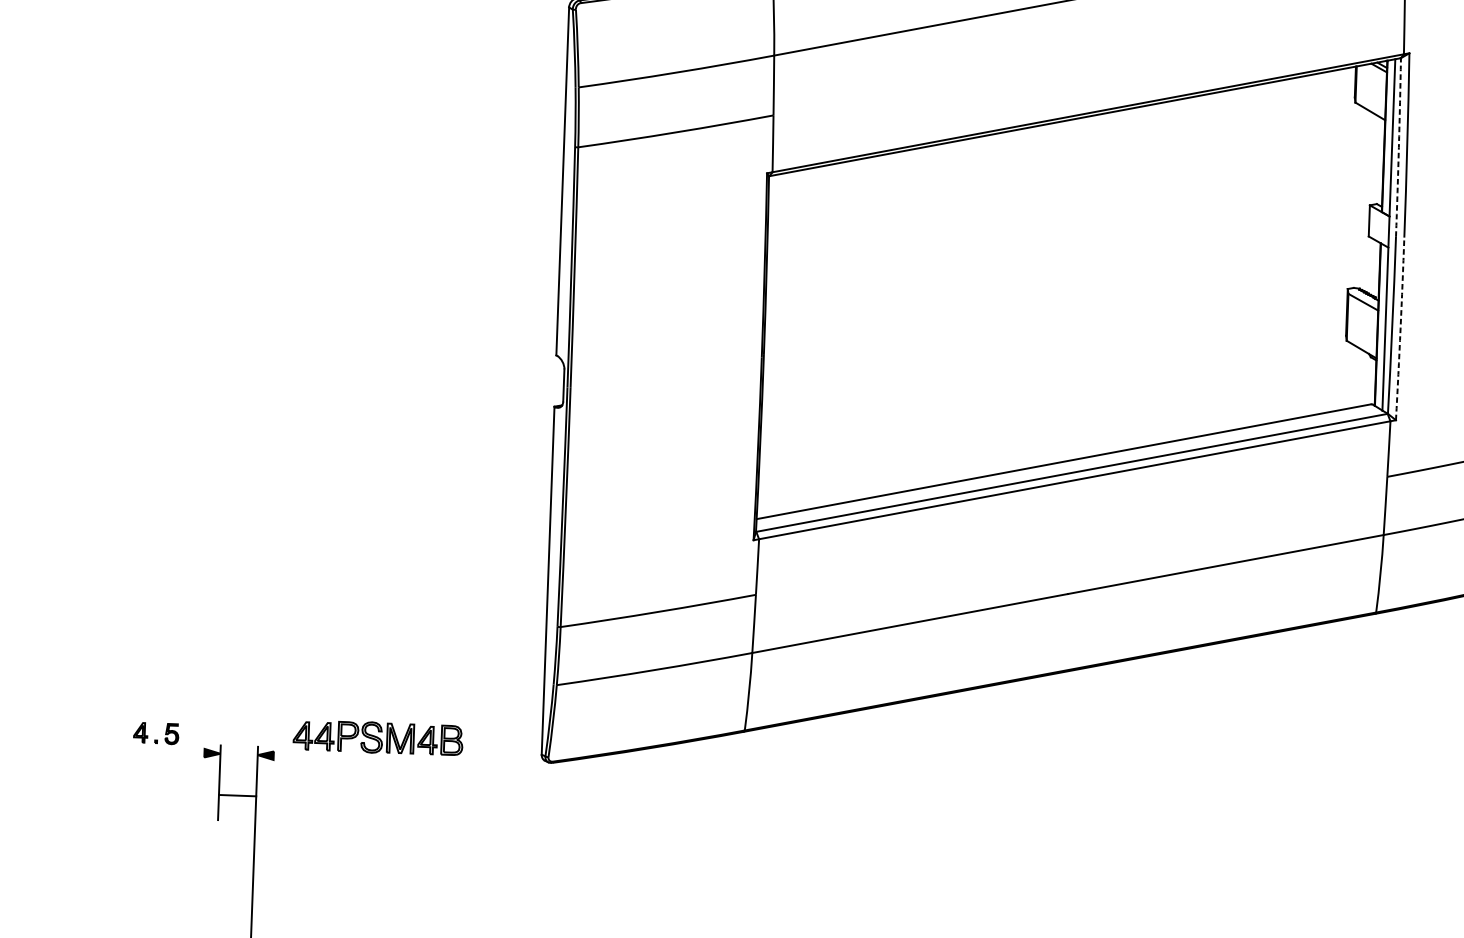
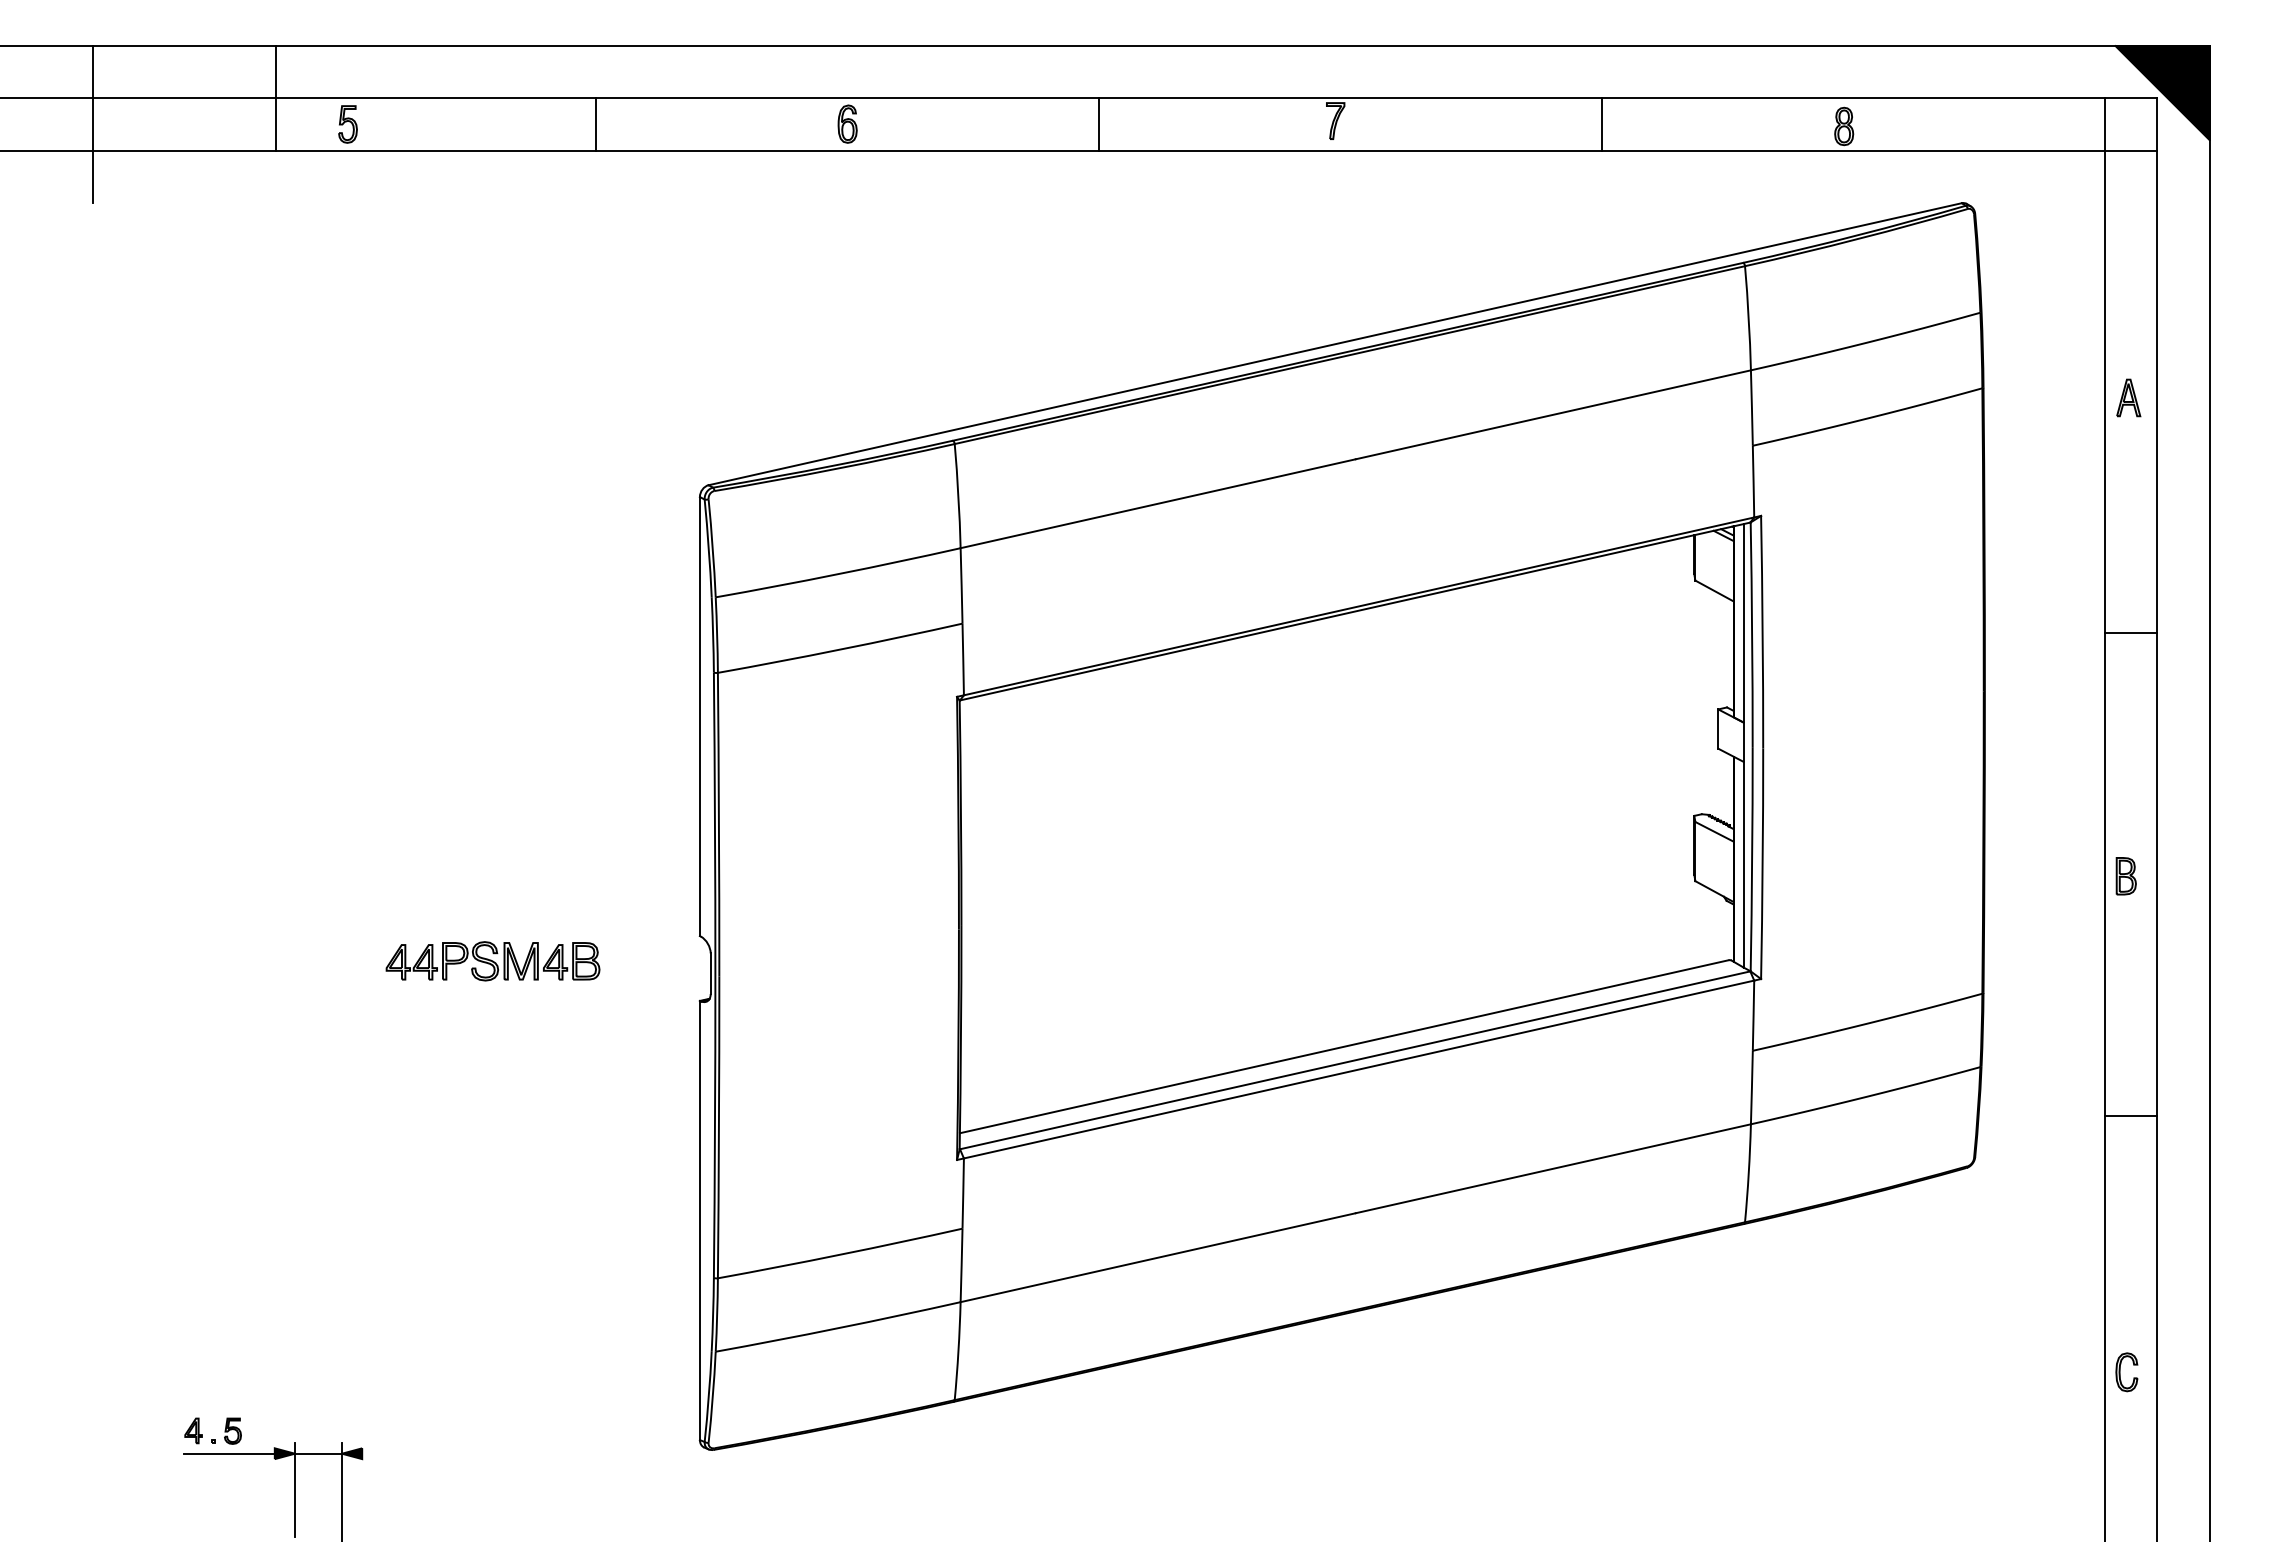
arc: (1399, 147) -> (1752, 635), dashed -> solid
arc: (1400, 328) -> (1762, 863), dashed -> solid
part: (377, 737) -> (492, 961), moved
line: (167, 751) -> (228, 1453), added
line: (237, 795) -> (318, 1453), moved

